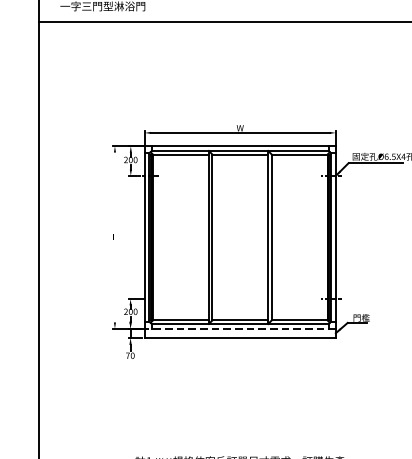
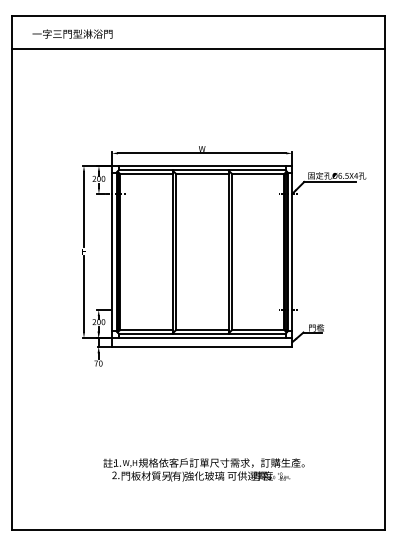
line: (115, 191) -> (84, 208), added
line: (115, 282) -> (84, 294), added
line: (239, 329) -> (201, 338), dashed -> solid

